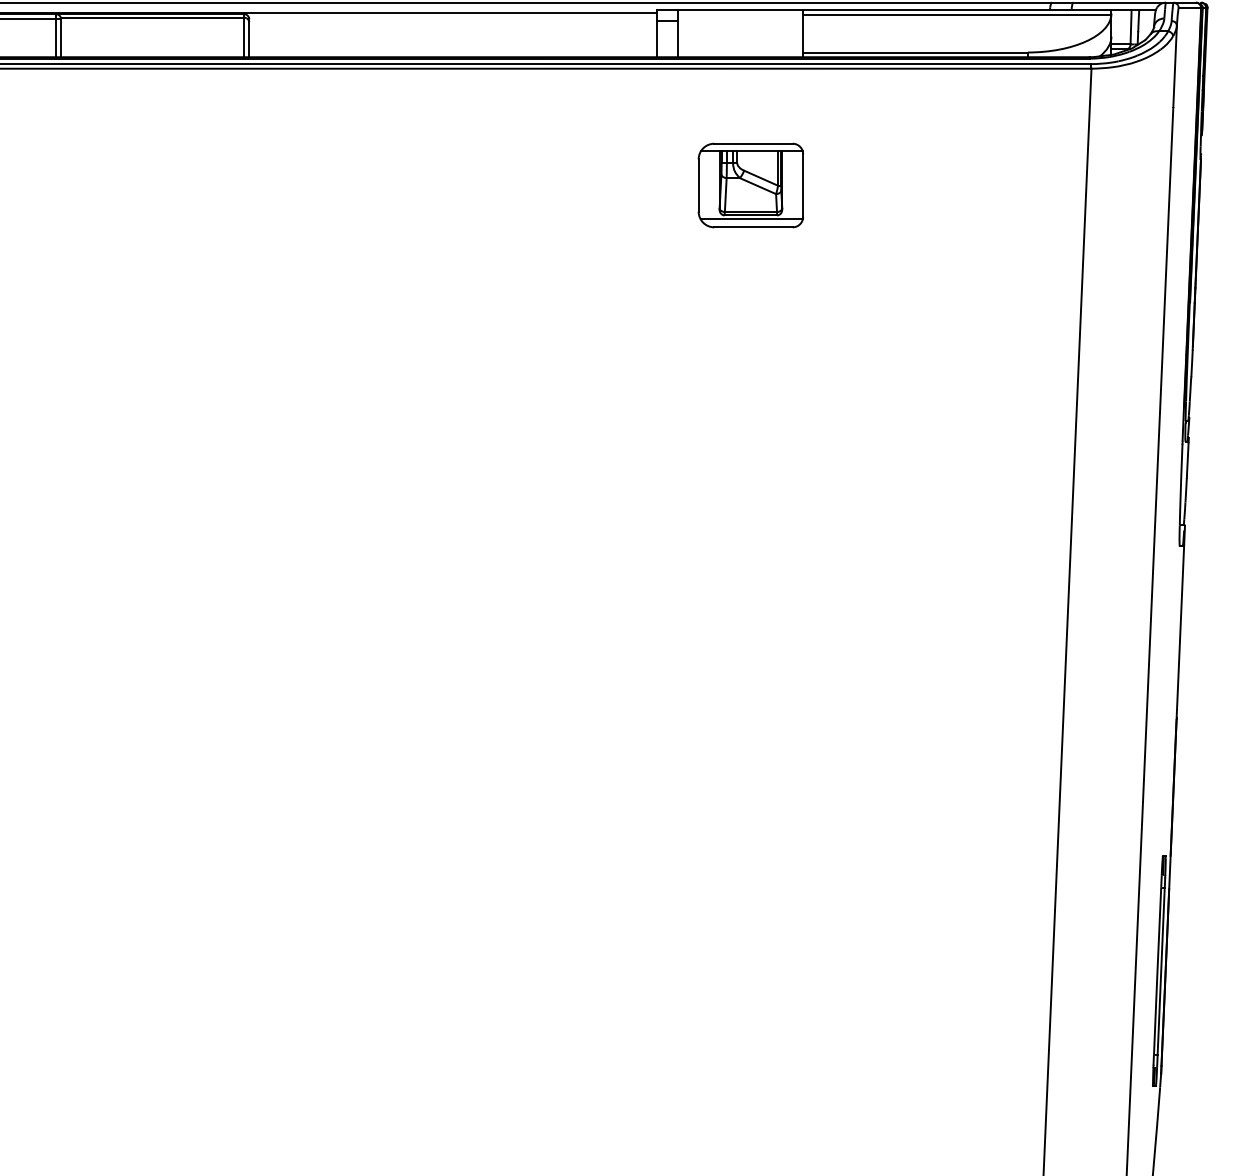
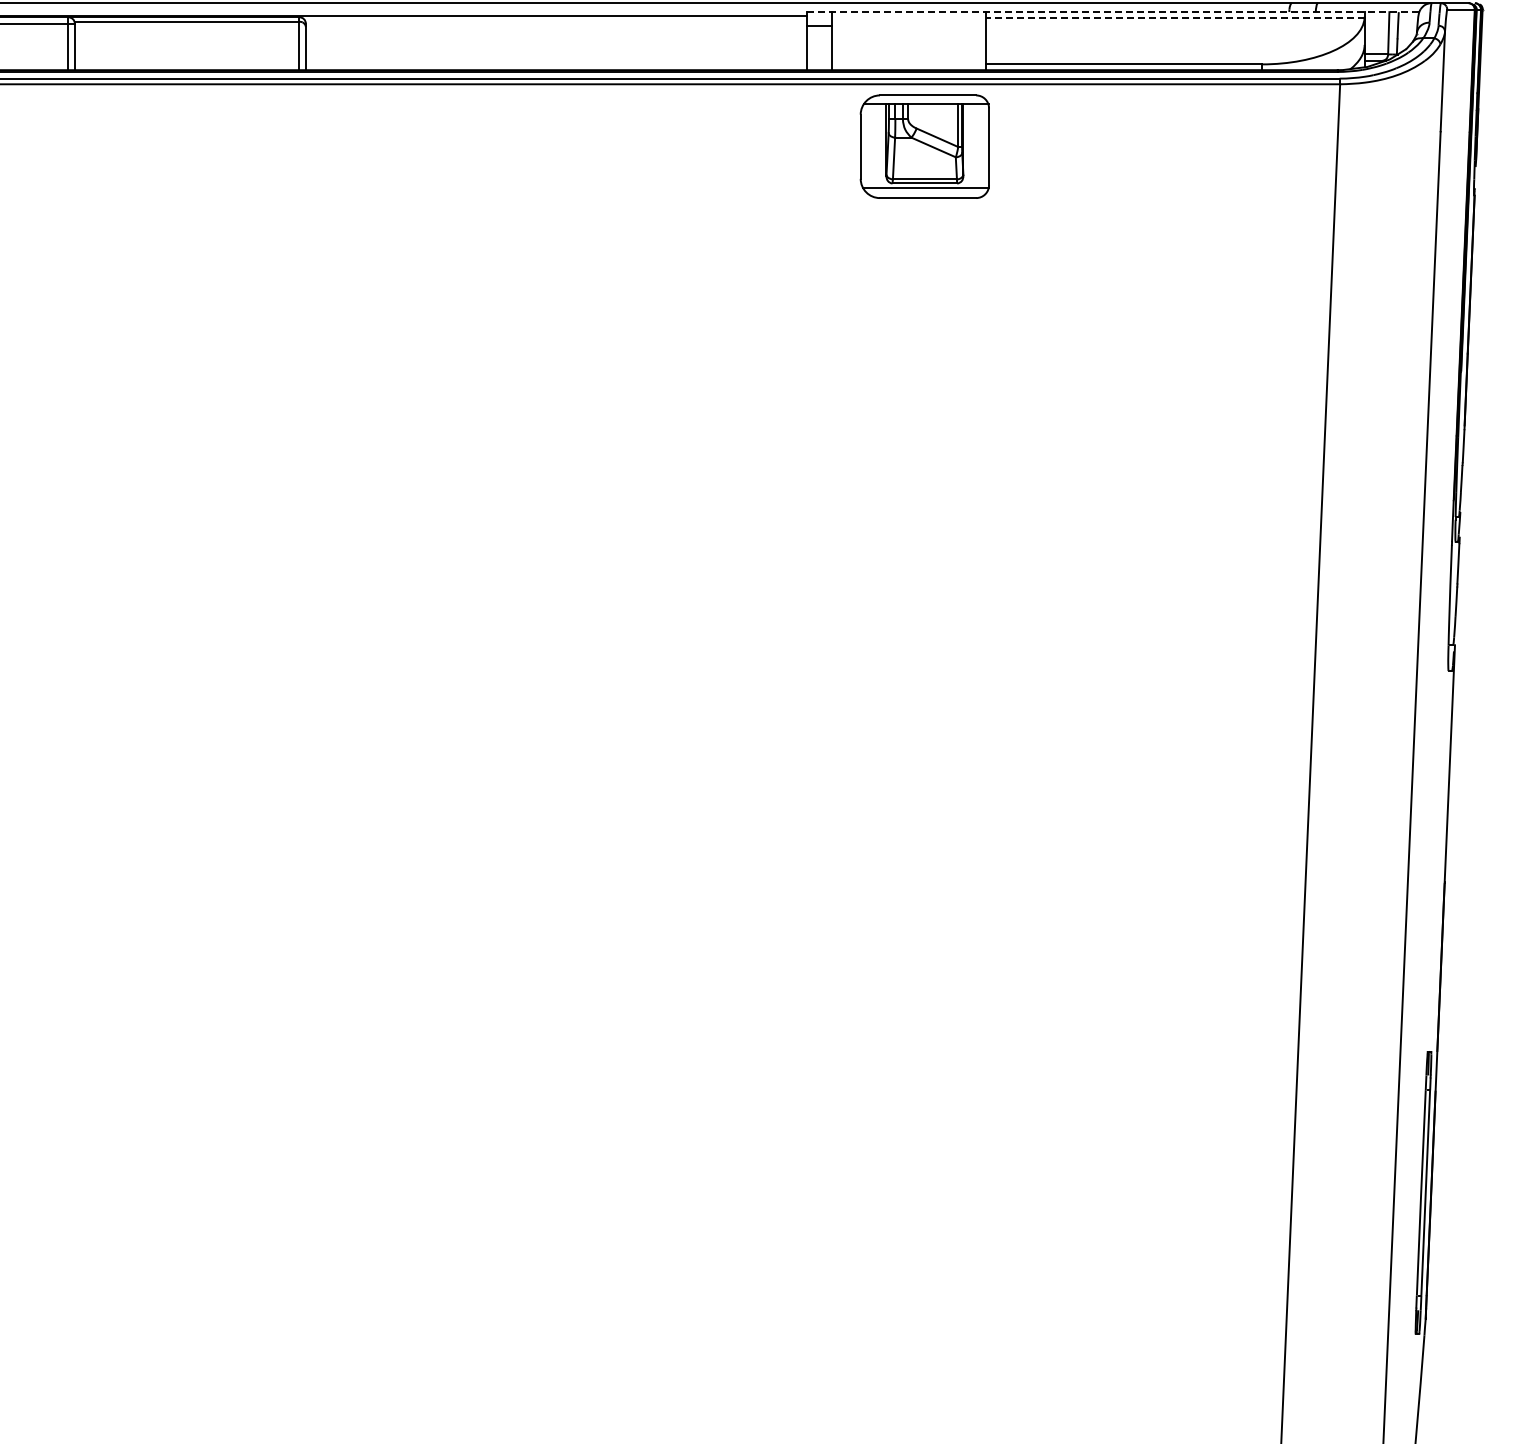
line: (906, 10) -> (1113, 12), solid -> dashed
line: (956, 15) -> (1174, 18), solid -> dashed
part: (750, 185) -> (924, 146), moved

